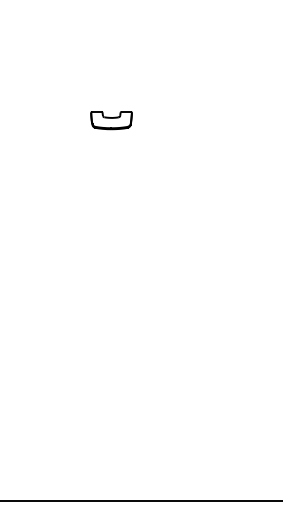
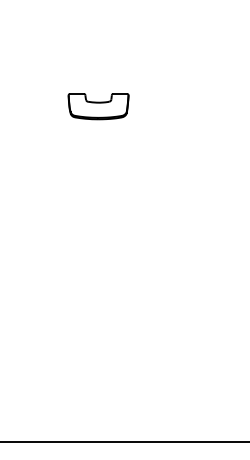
part: (111, 120) -> (98, 106), size x1.67

